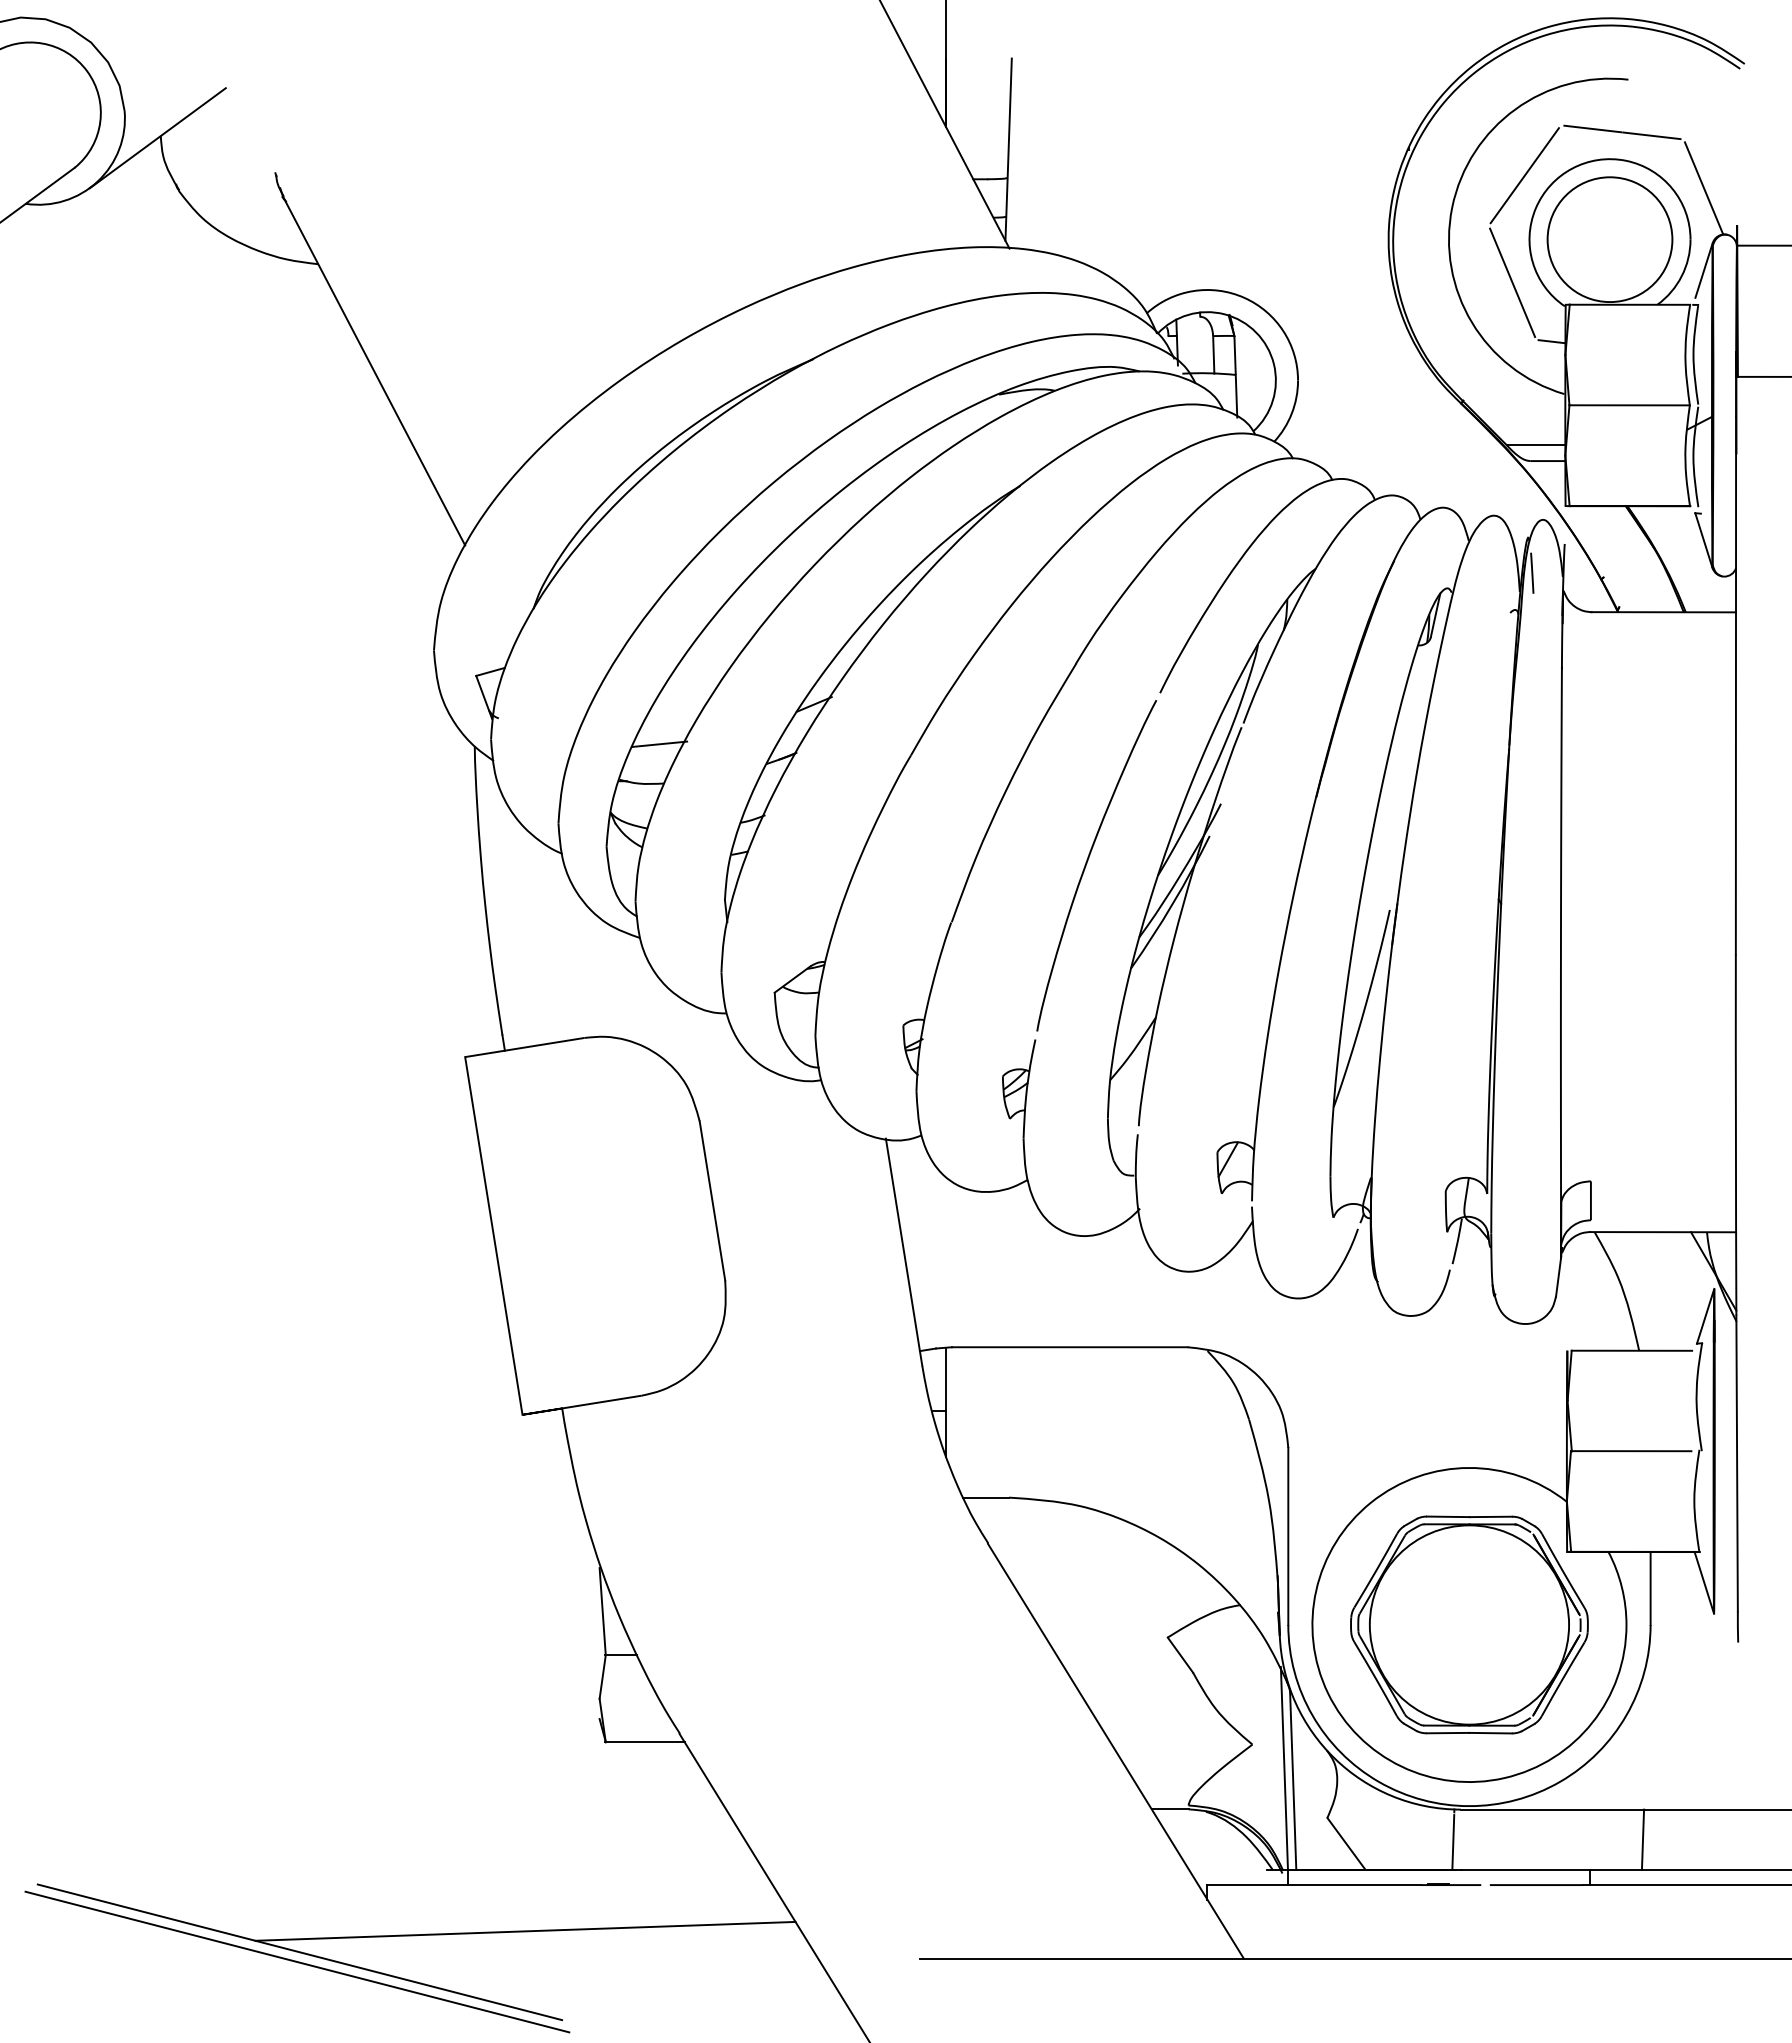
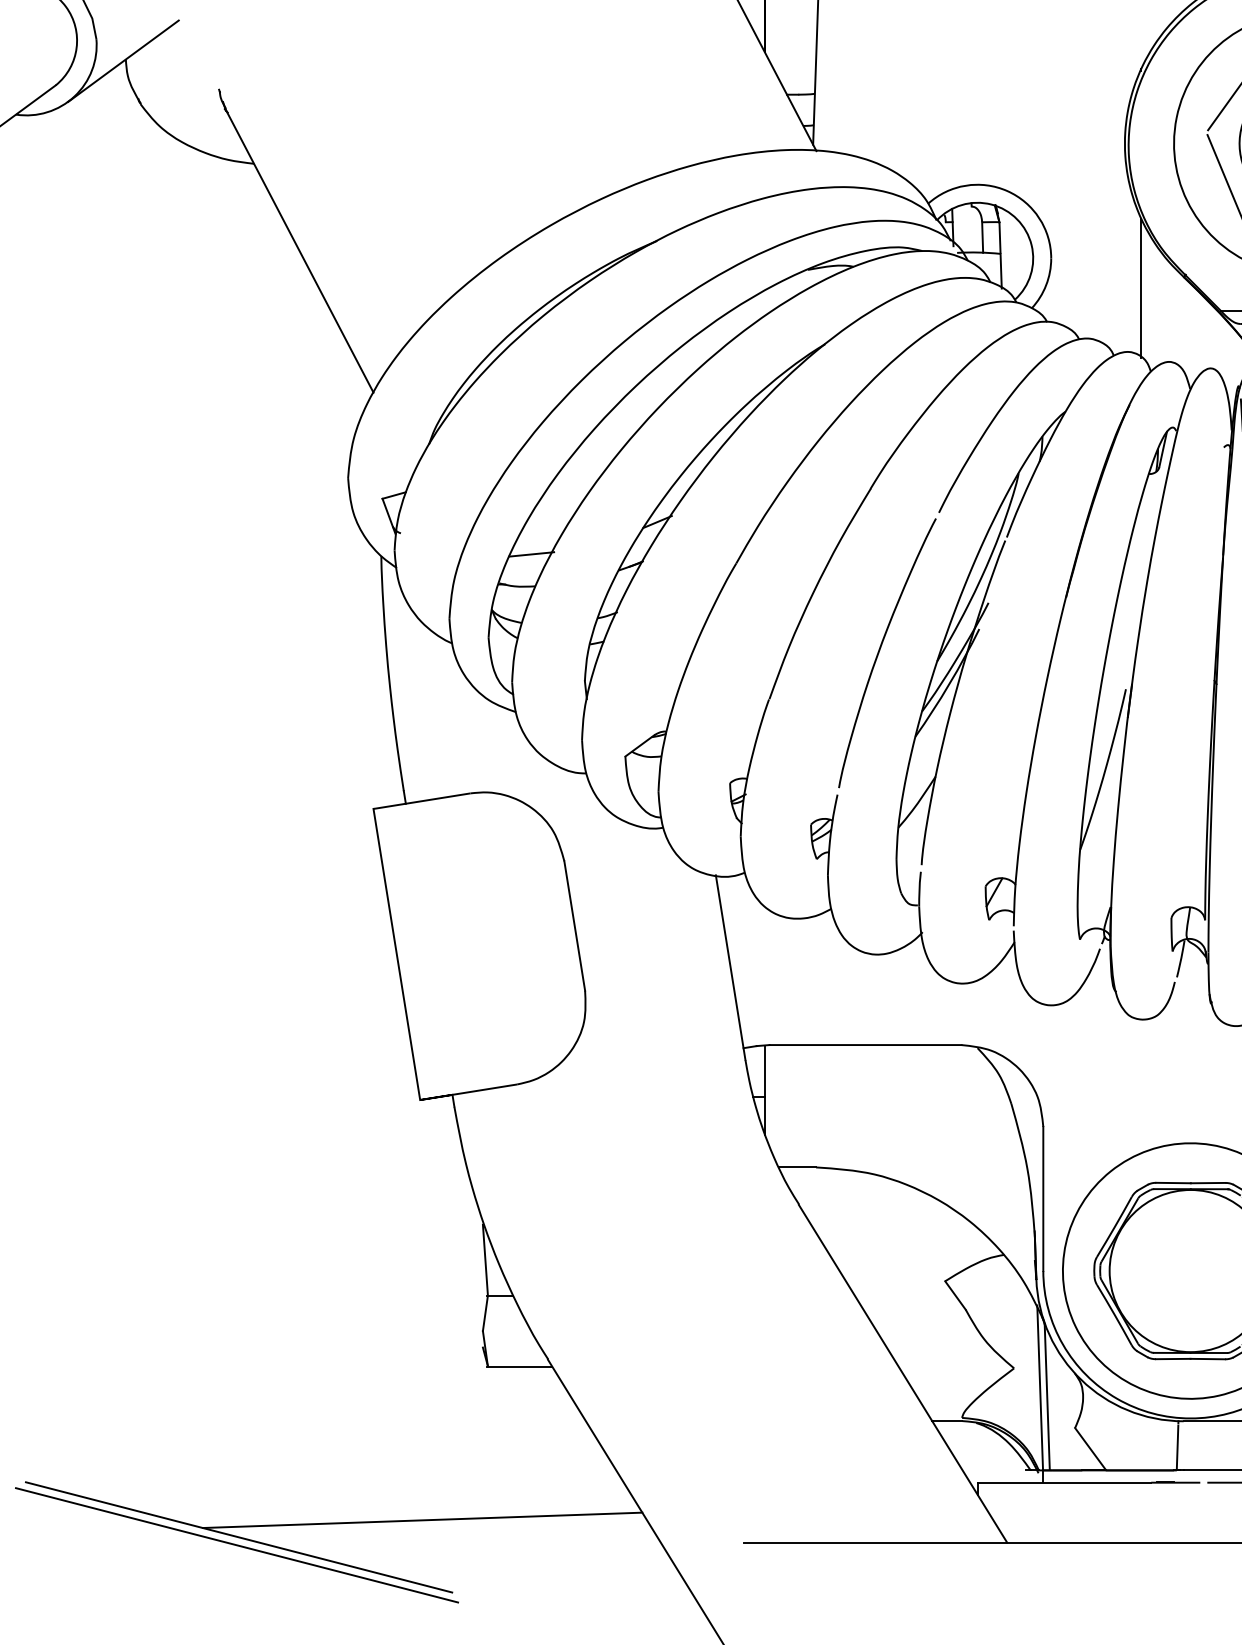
line: (1408, 416) -> (1141, 287), added

